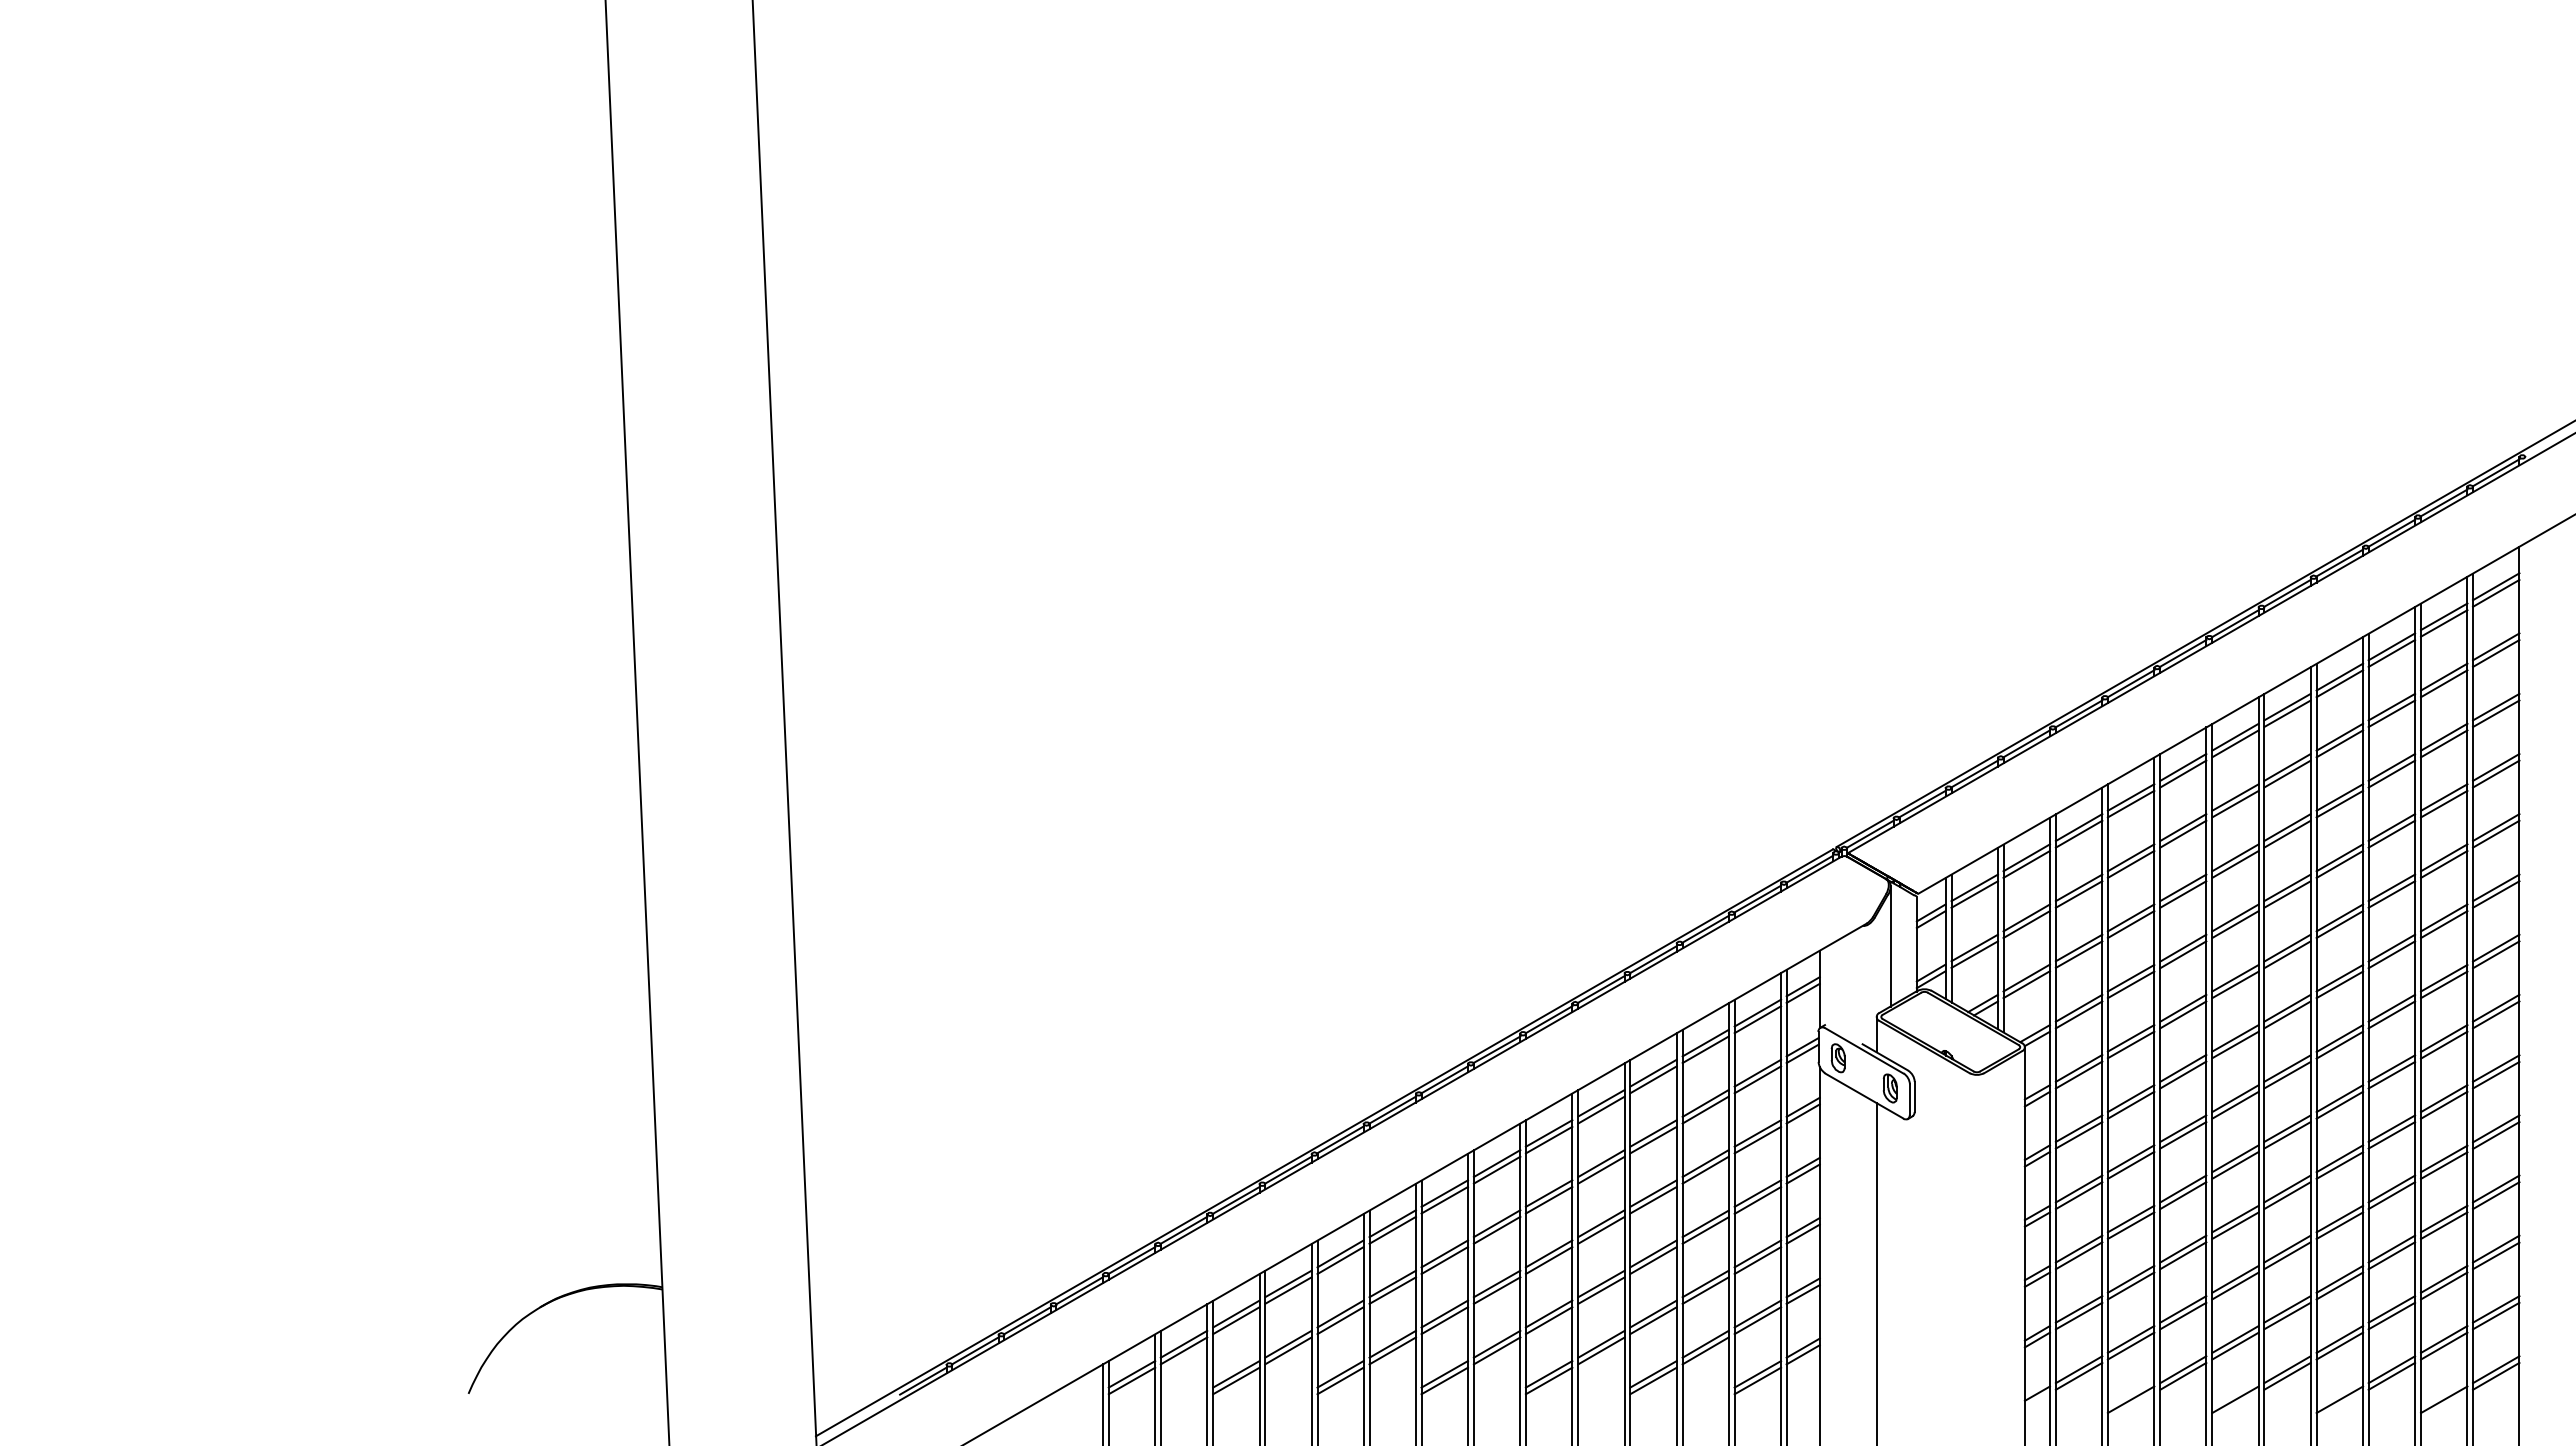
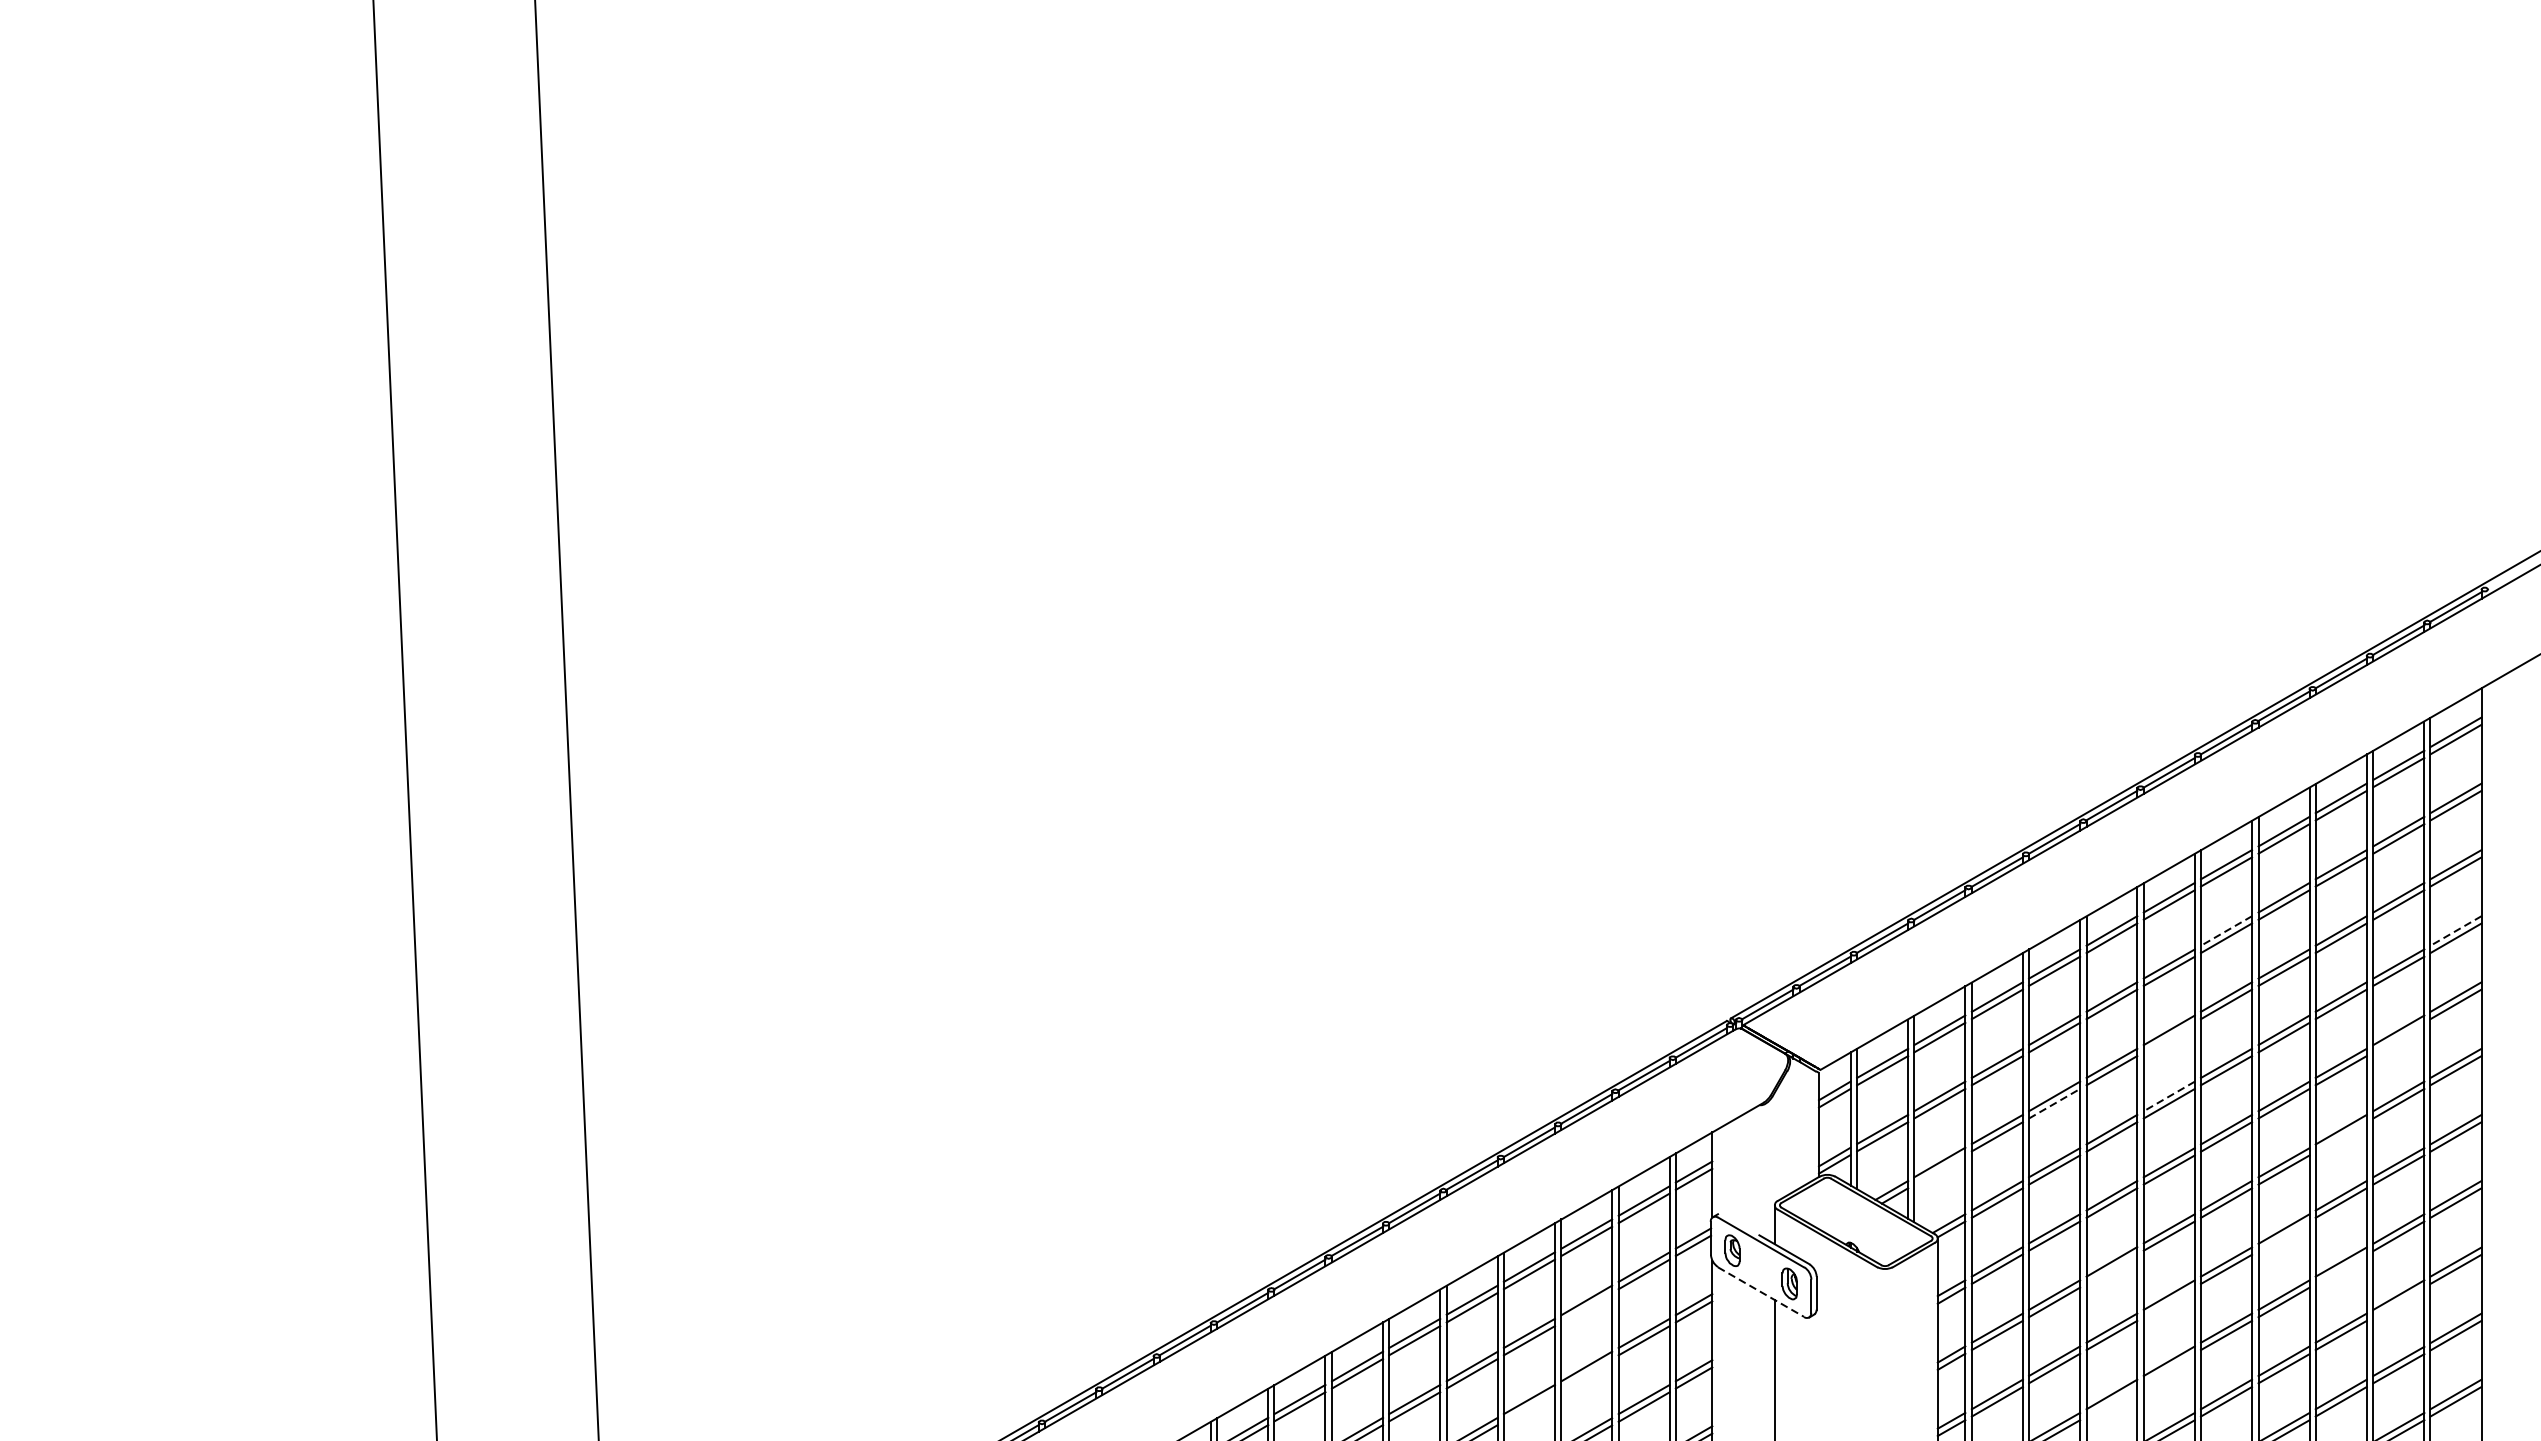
line: (2287, 767) -> (2226, 931), solid -> dashed
line: (2496, 767) -> (2456, 931), solid -> dashed
line: (2235, 864) -> (2169, 1037), removed
line: (2444, 864) -> (2399, 1037), removed
line: (2235, 917) -> (2169, 1095), solid -> dashed
line: (2131, 924) -> (2054, 1103), solid -> dashed
line: (1890, 946) -> (1790, 1127), removed
line: (2391, 954) -> (2340, 1136), removed
line: (2026, 984) -> (1939, 1169), removed
line: (2339, 1044) -> (2283, 1235), removed
line: (2183, 1074) -> (2112, 1268), removed
line: (2391, 1074) -> (2340, 1268), removed
line: (1864, 1096) -> (1761, 1292), solid -> dashed
line: (2235, 1104) -> (2169, 1301), removed
line: (2444, 1104) -> (2399, 1301), removed
line: (1705, 1109) -> (1586, 1307), removed
line: (2235, 1164) -> (2169, 1367), removed
line: (1705, 1169) -> (1586, 1373), removed
line: (2183, 1195) -> (2112, 1401), removed
line: (1653, 1199) -> (1529, 1406), removed

